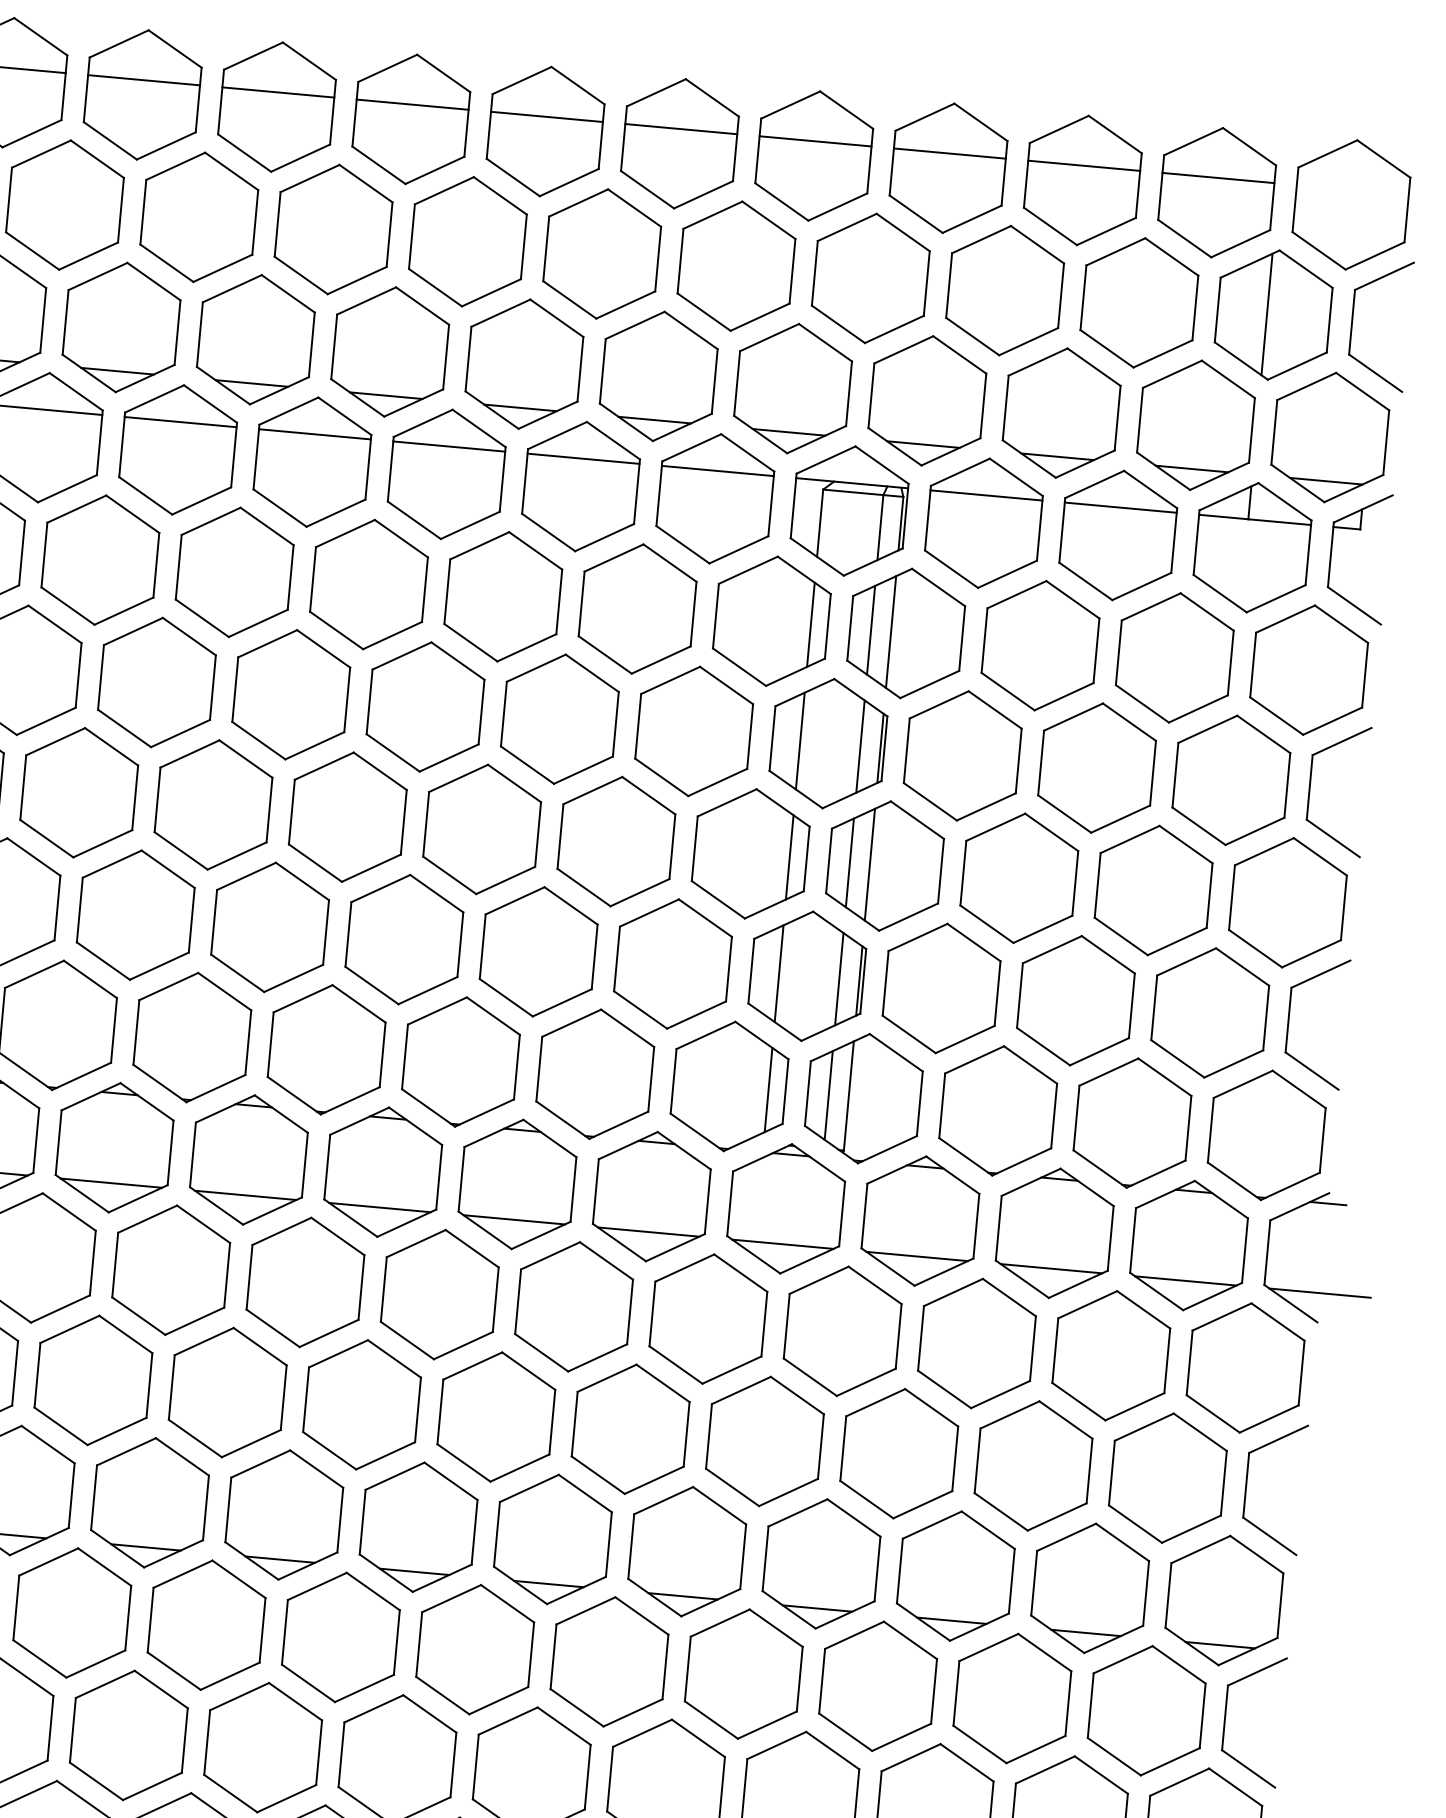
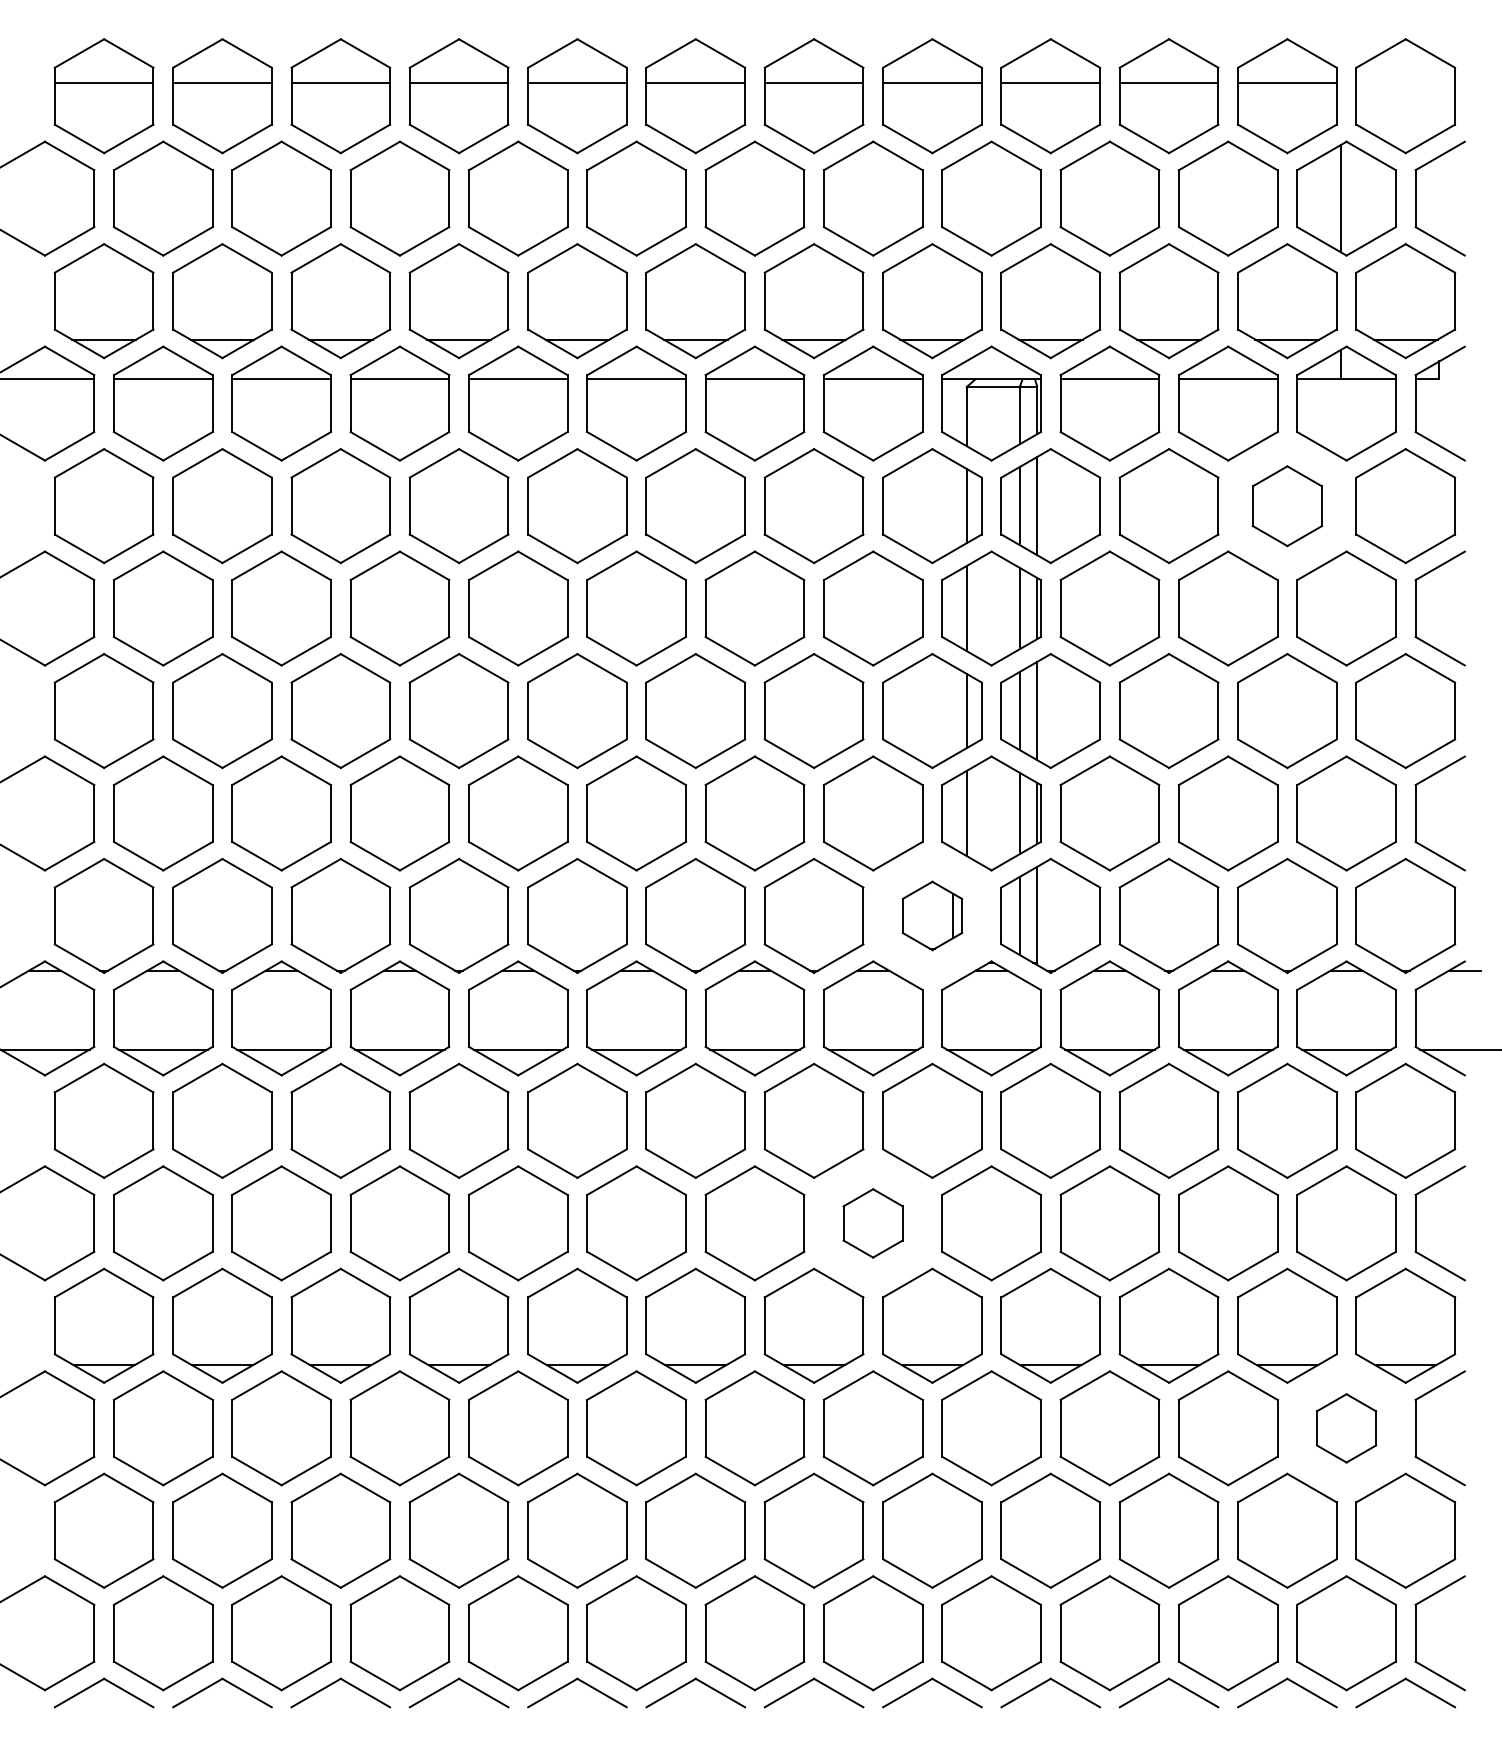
part: (1174, 658) -> (1287, 506), size x0.7
part: (729, 1085) -> (932, 915), size x0.6
part: (629, 1429) -> (872, 1223), size x0.6
part: (1146, 1710) -> (1346, 1428), size x0.6

